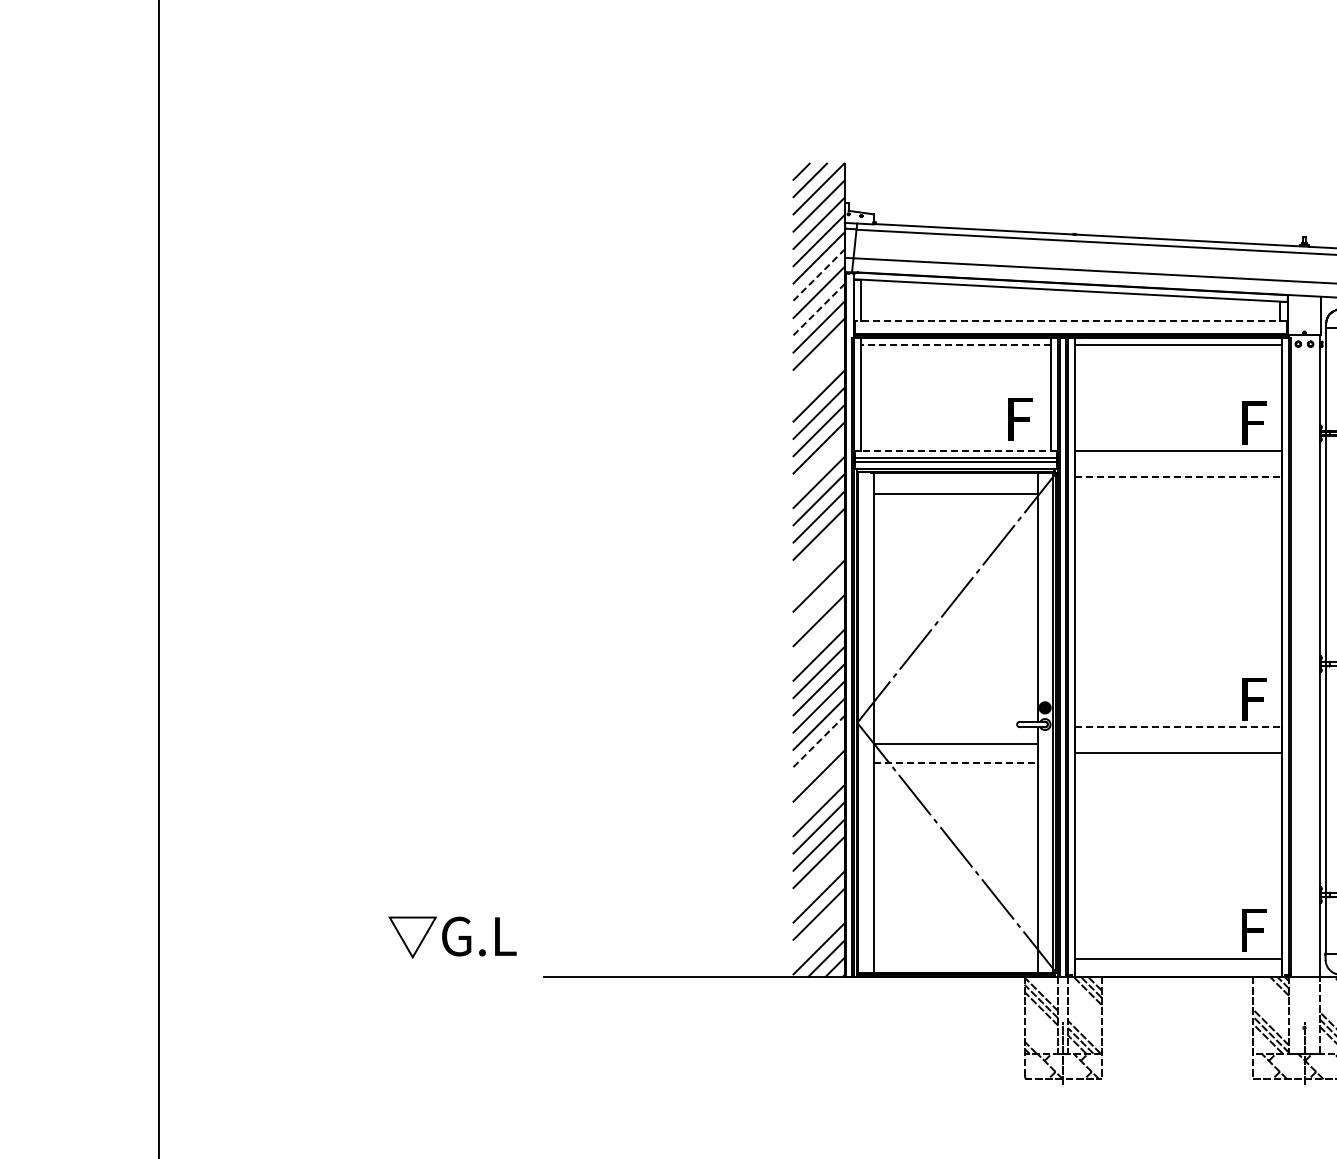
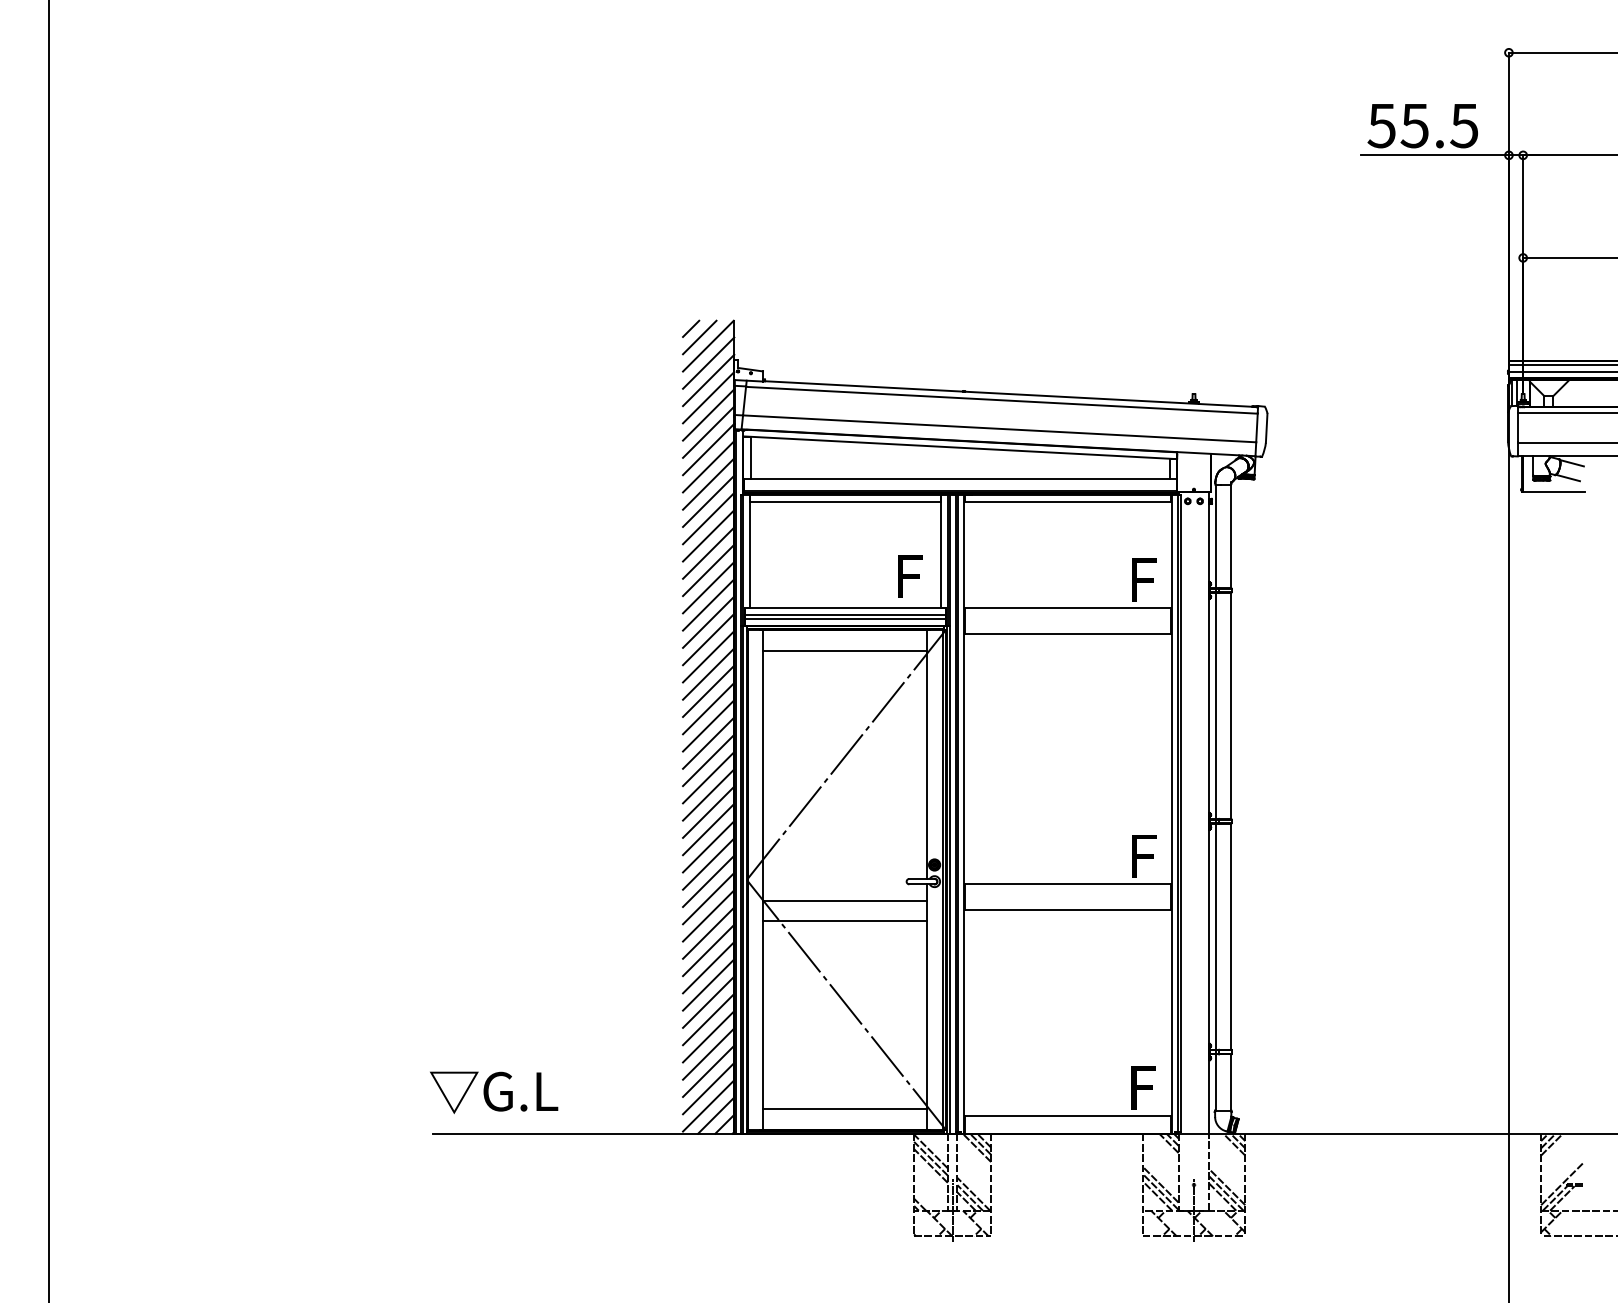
line: (819, 274) -> (709, 431), dashed -> solid
line: (819, 309) -> (709, 466), dashed -> solid
line: (1069, 321) -> (959, 478), dashed -> solid
line: (954, 345) -> (844, 502), dashed -> solid
line: (818, 361) -> (708, 518), added
line: (818, 378) -> (708, 535), added
line: (955, 451) -> (845, 608), dashed -> solid
line: (818, 464) -> (708, 621), added
line: (1178, 476) -> (1068, 633), dashed -> solid
line: (818, 551) -> (708, 708), added
line: (818, 568) -> (708, 725), added
line: (818, 603) -> (708, 760), added
line: (818, 637) -> (708, 794), added
line: (1178, 727) -> (1068, 884), dashed -> solid
line: (819, 741) -> (709, 898), dashed -> solid
line: (818, 758) -> (708, 915), added
line: (955, 763) -> (845, 920), dashed -> solid
line: (818, 793) -> (708, 950), added
line: (818, 879) -> (708, 1036), added
line: (818, 931) -> (708, 1088), added
text: (452, 937) -> (494, 1092), moved
line: (955, 951) -> (845, 1108), added

